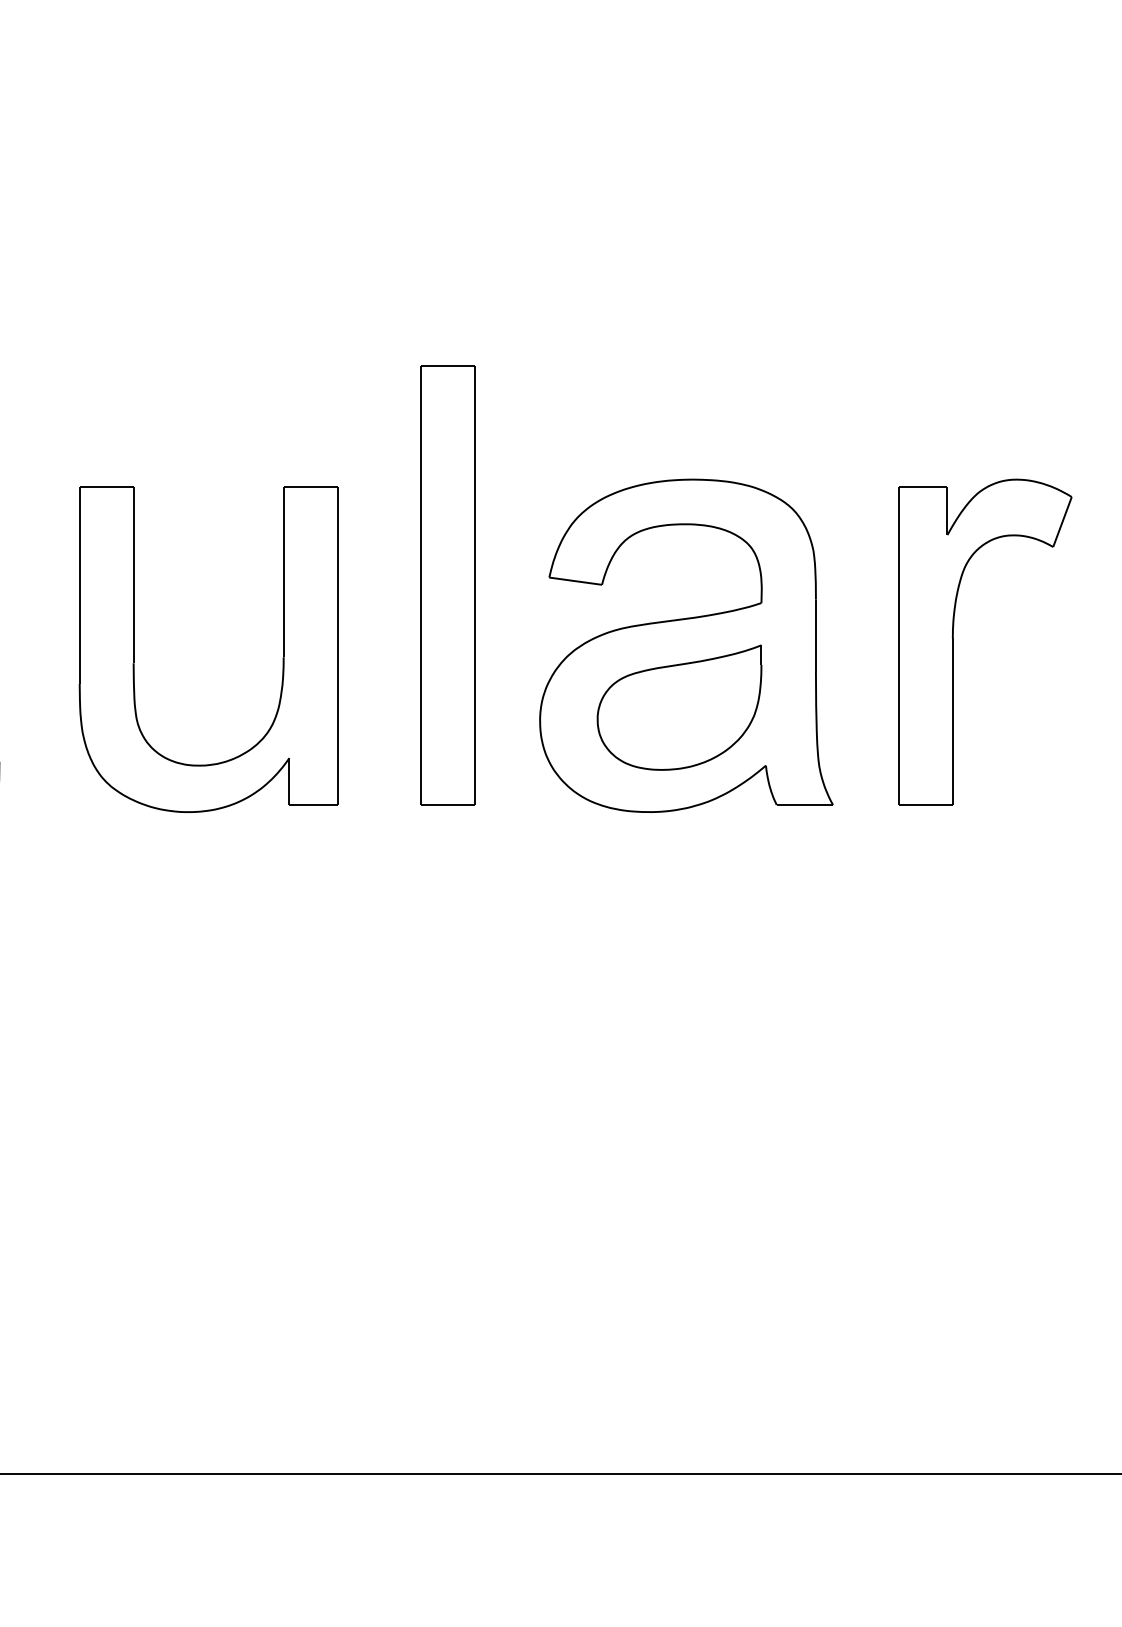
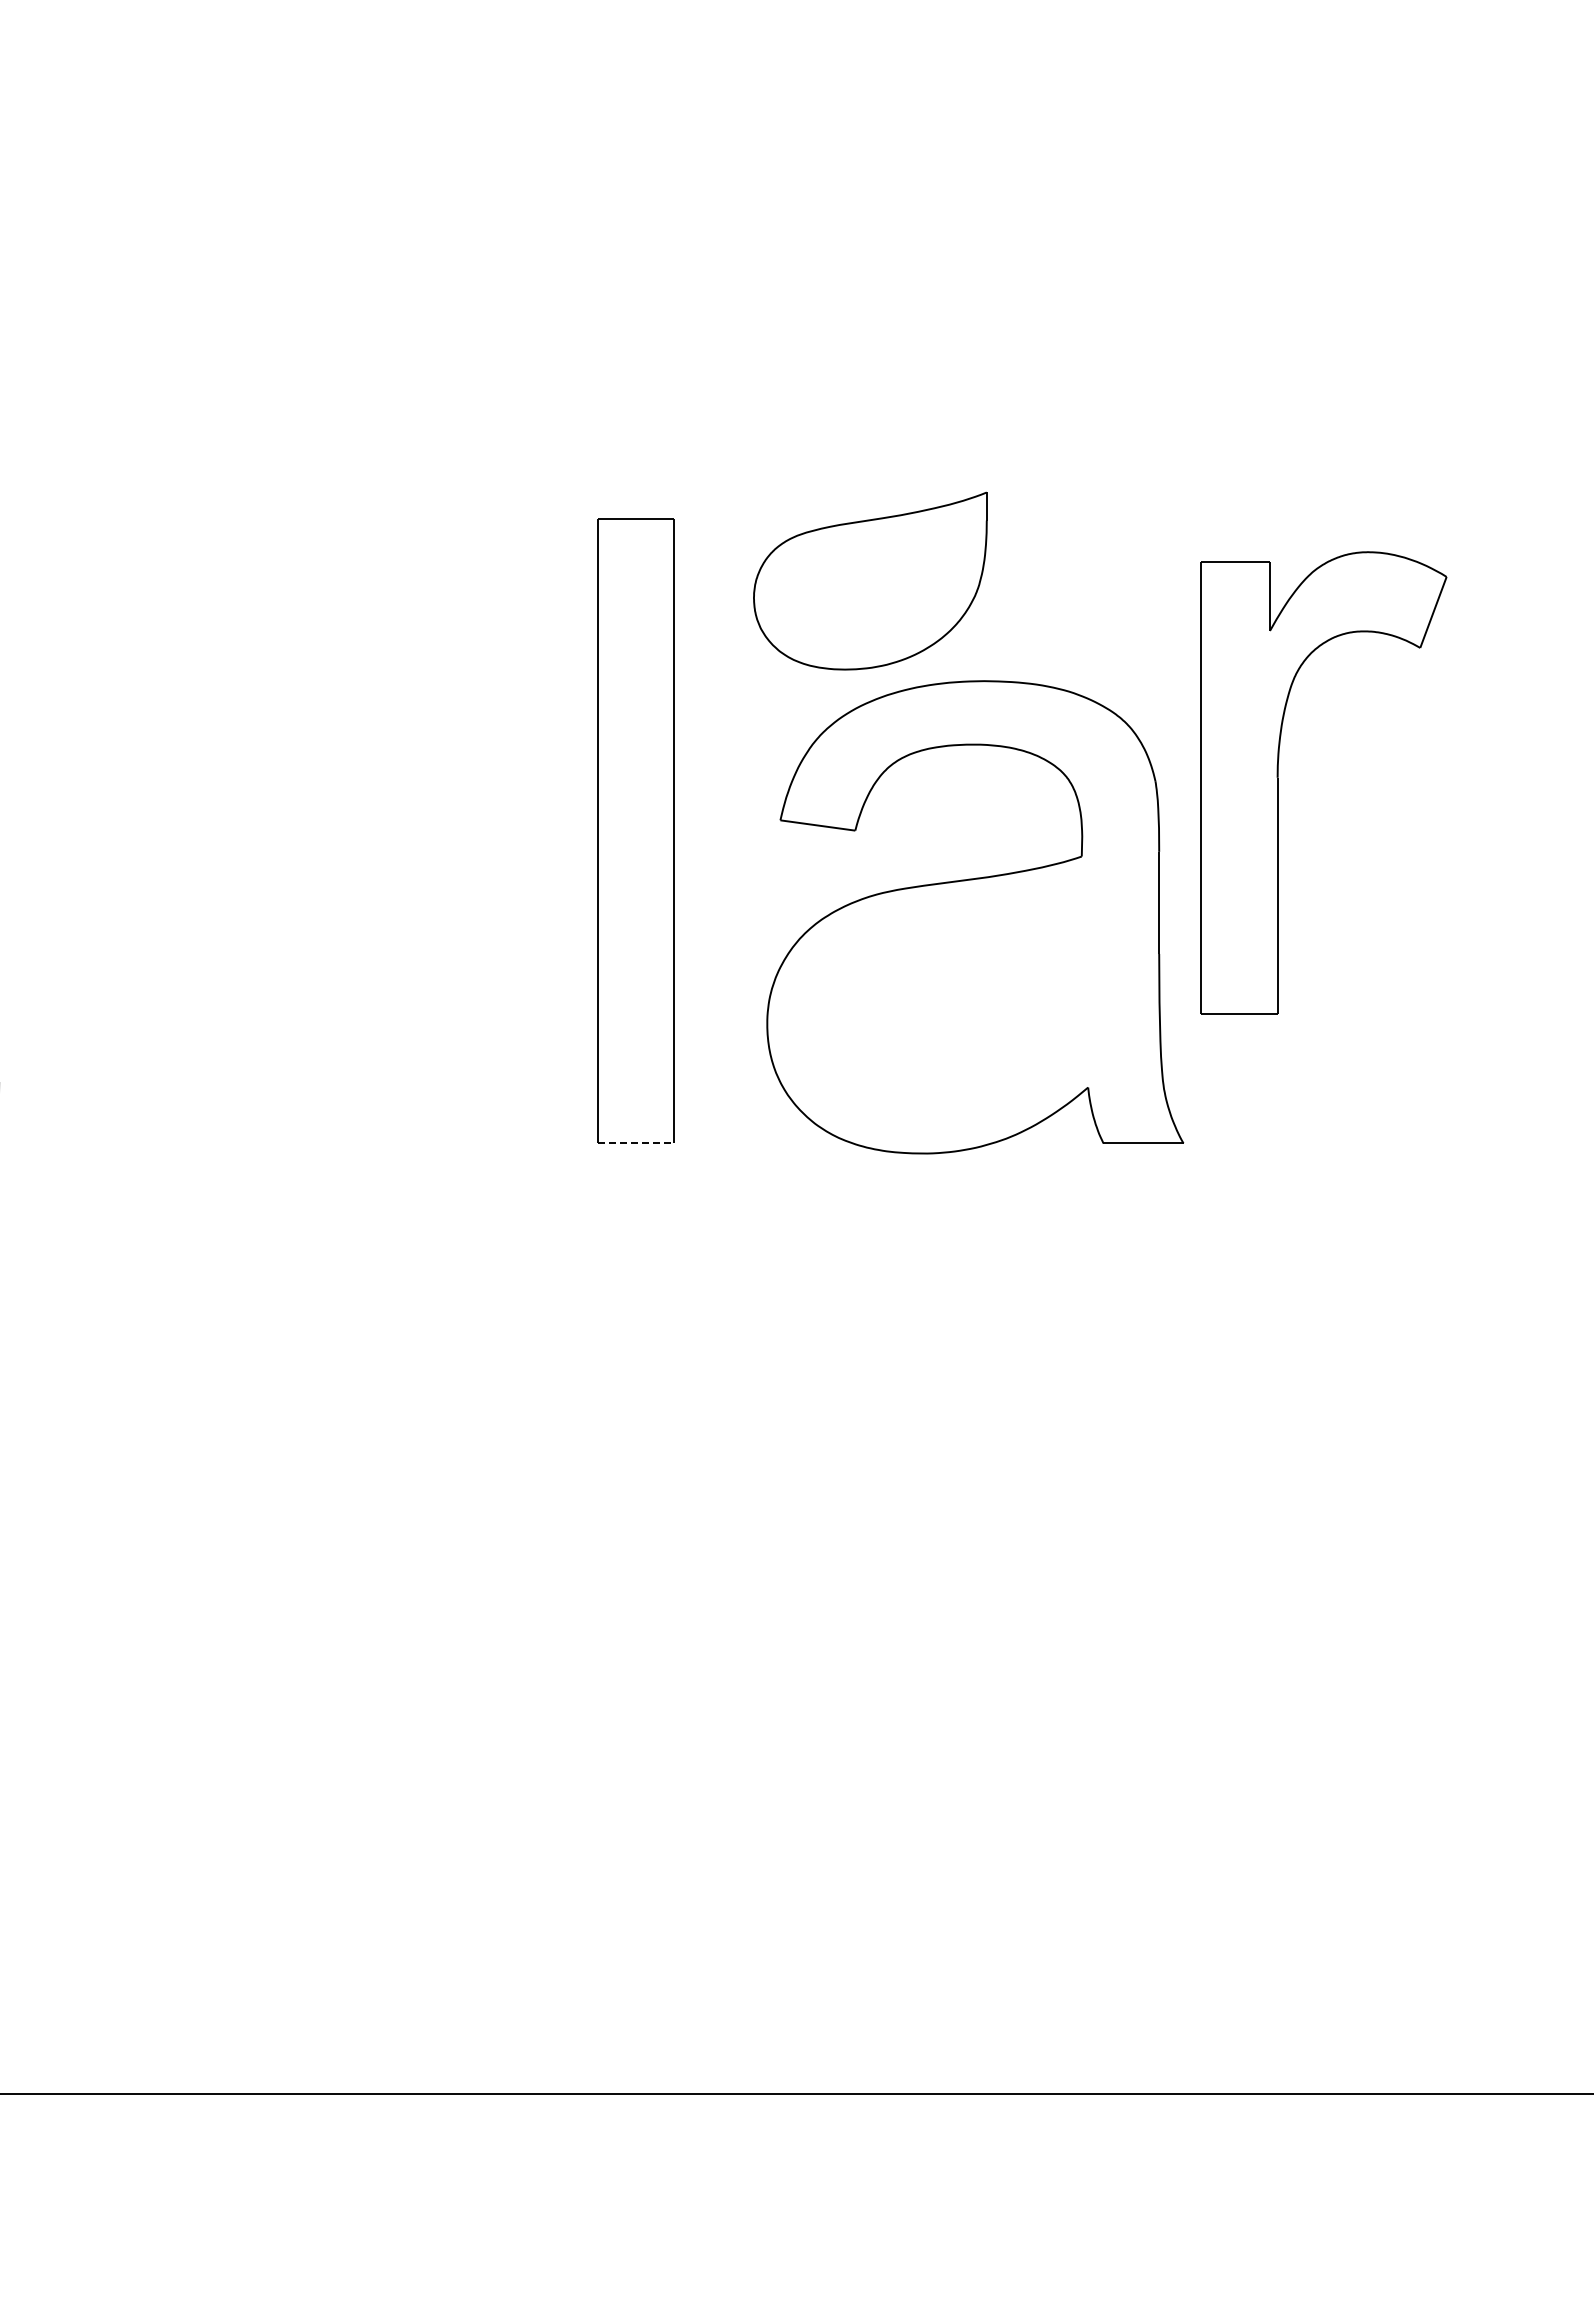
part: (953, 641) -> (1278, 782), moved
part: (134, 649) -> (190, 922), removed
part: (679, 707) -> (870, 580), moved
line: (448, 805) -> (636, 1143), solid -> dashed

